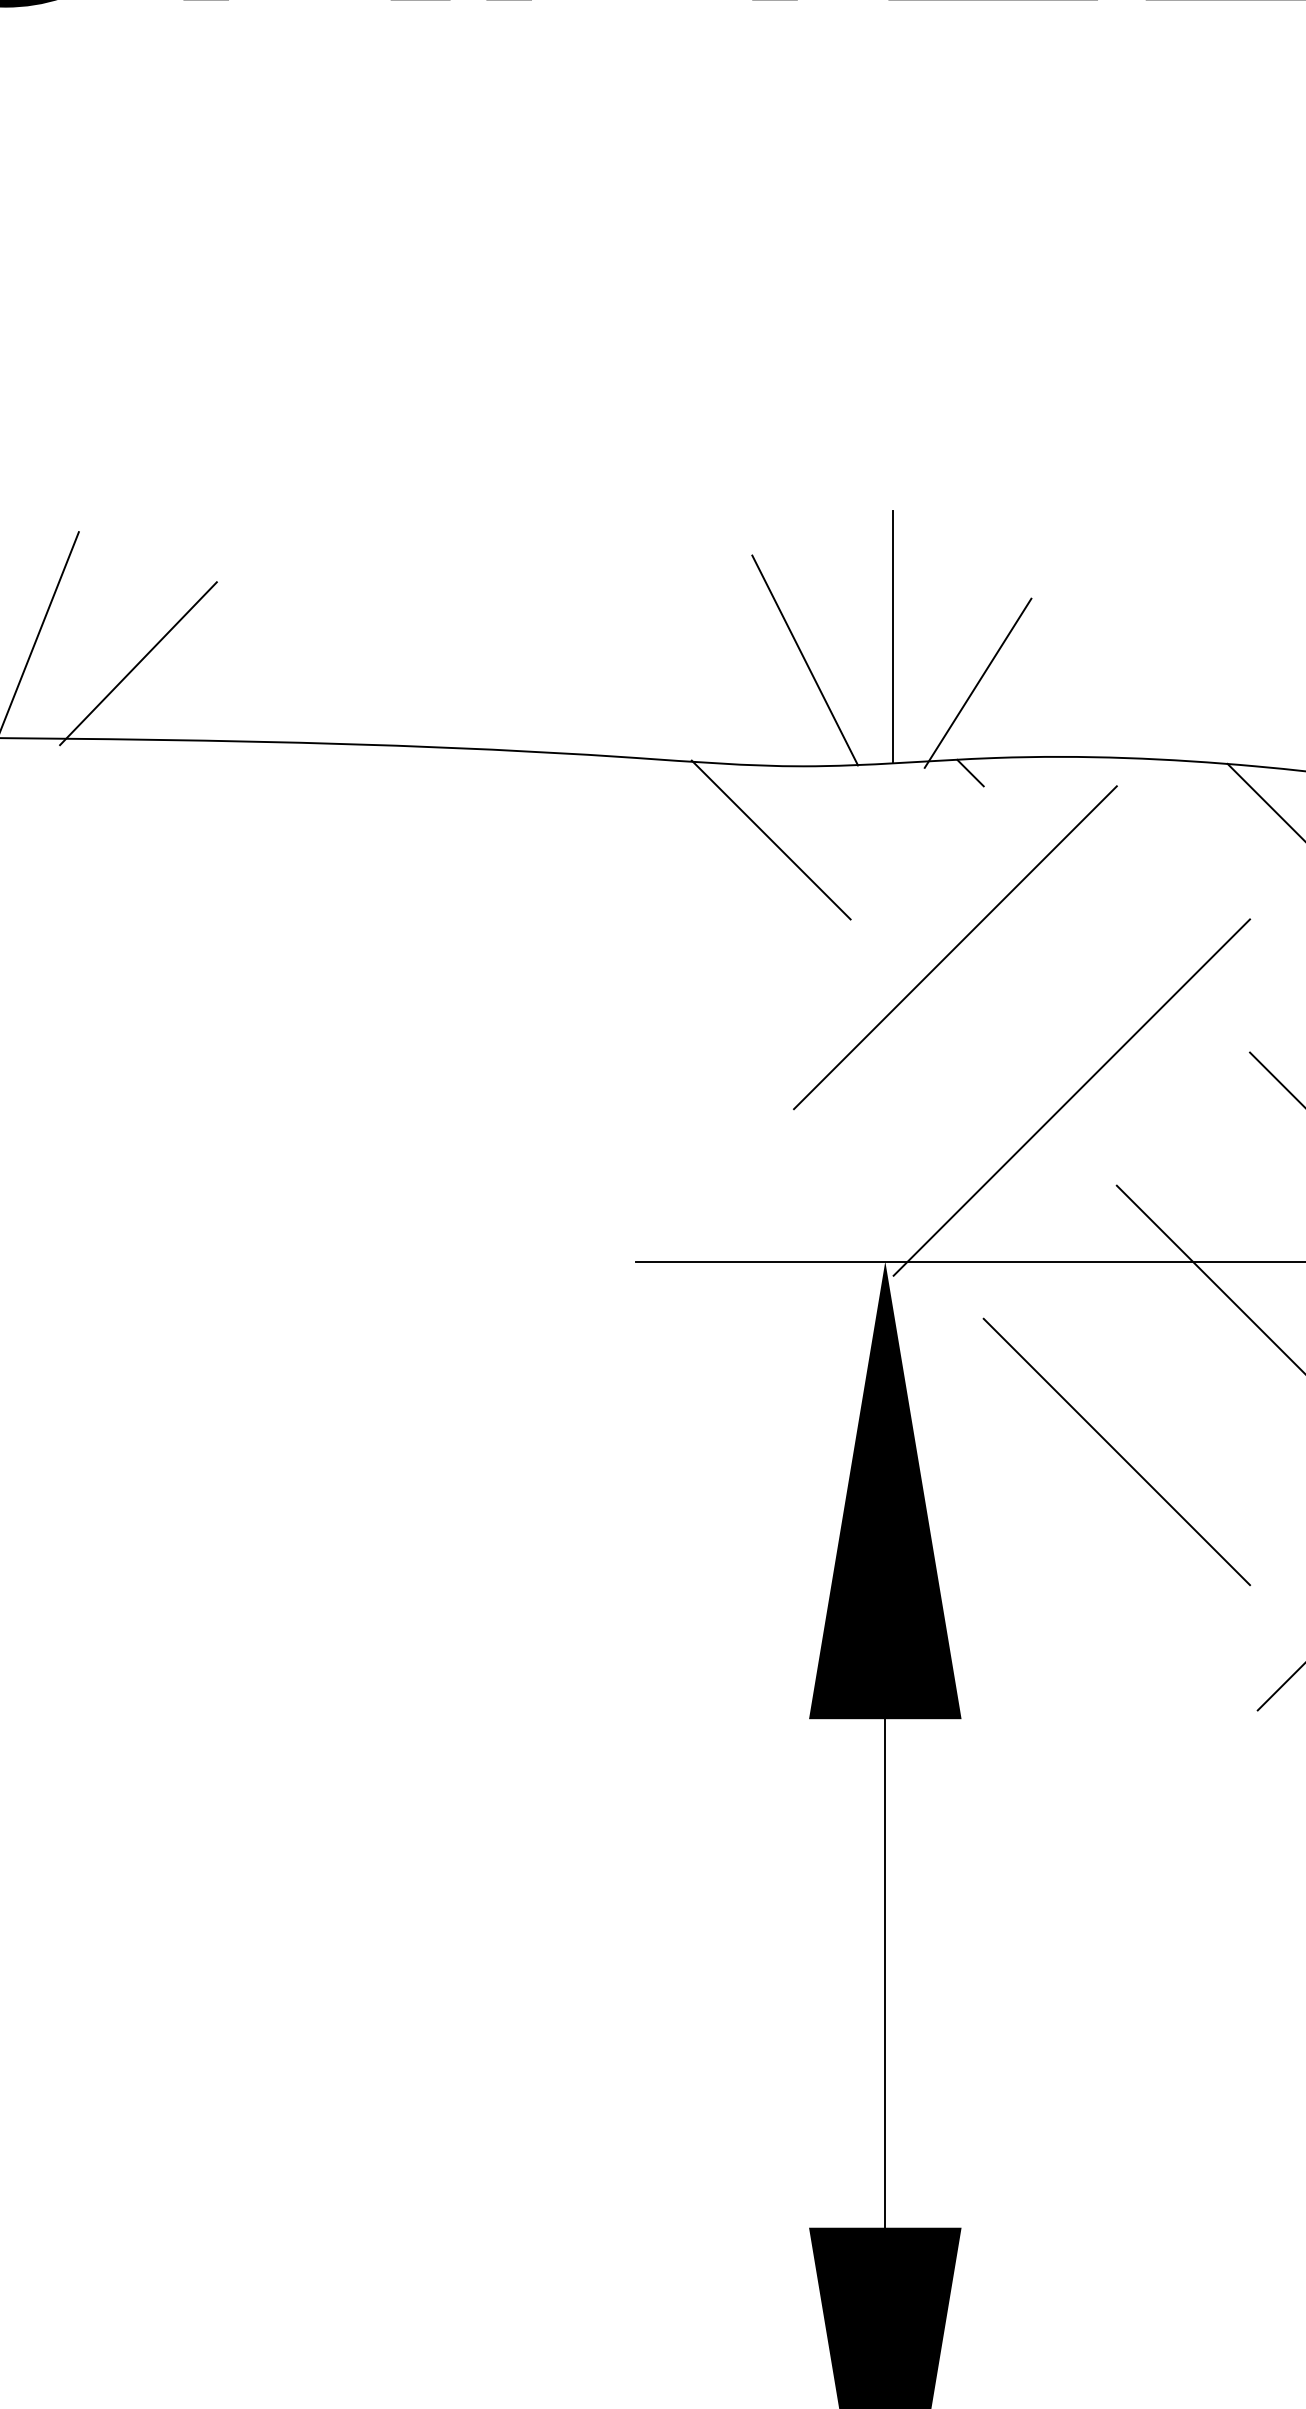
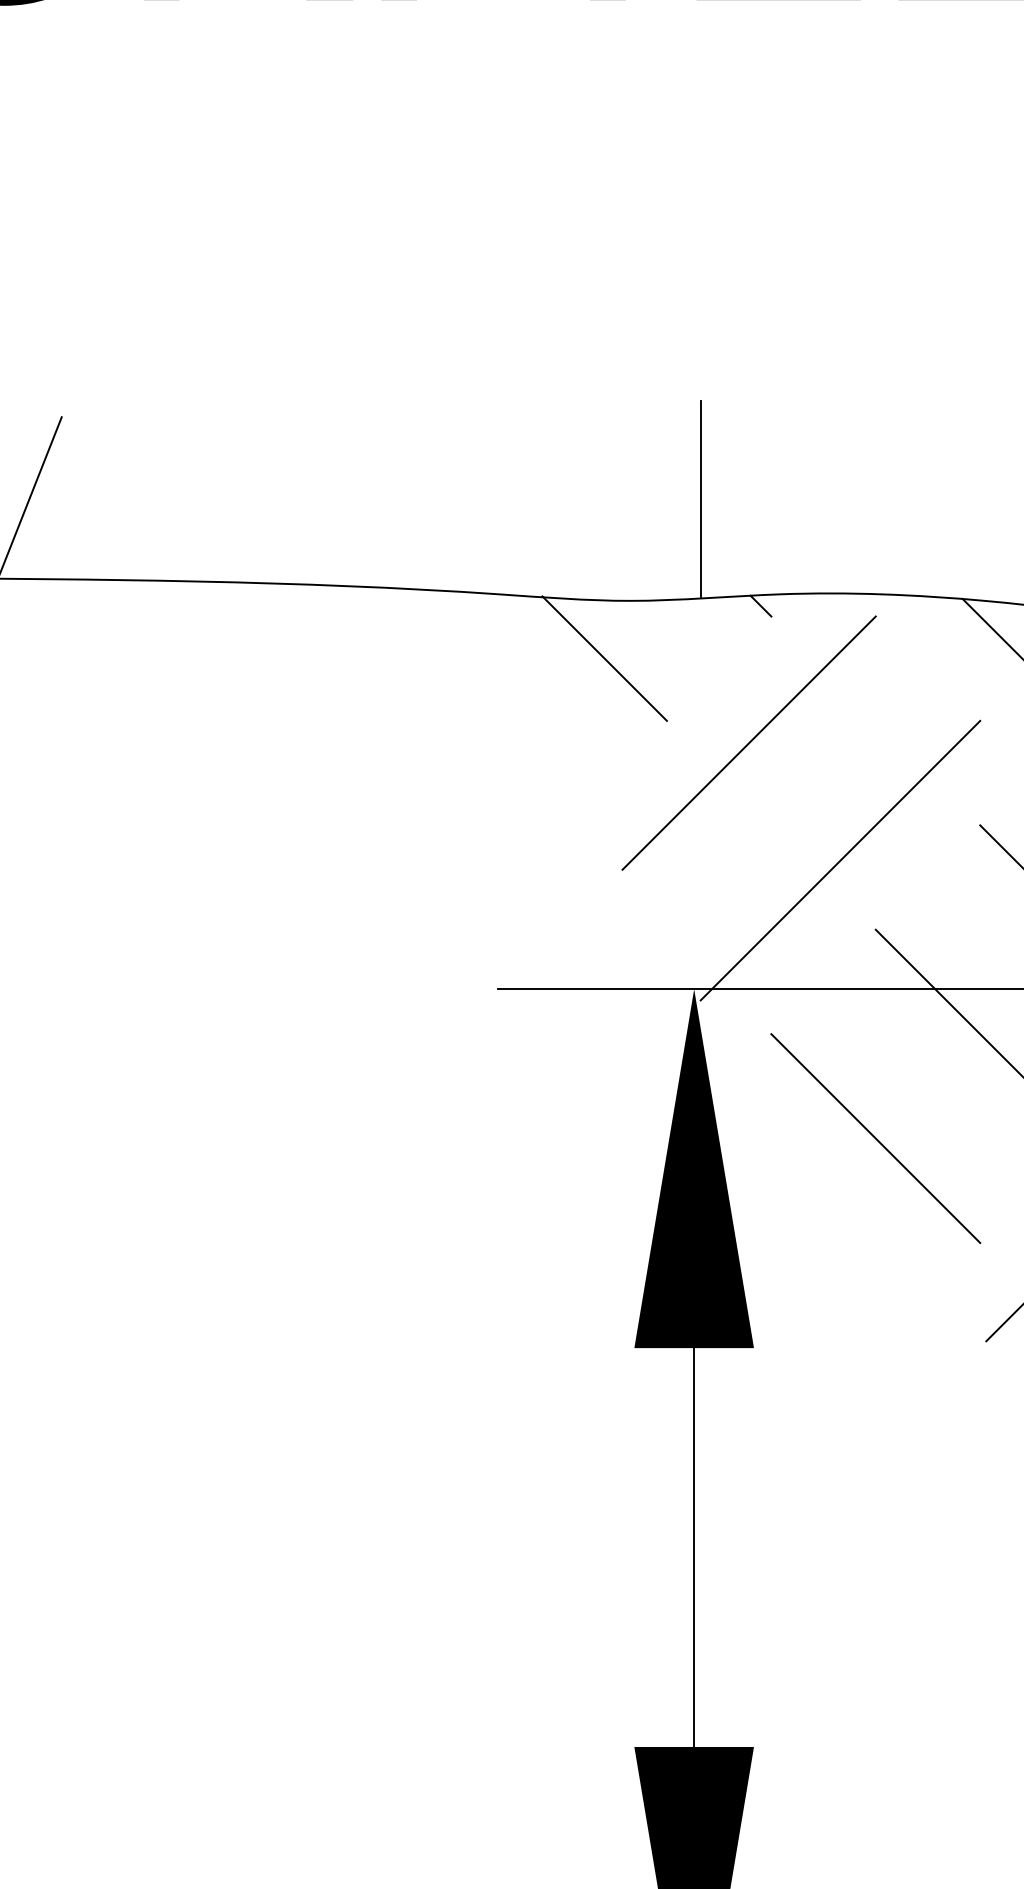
line: (804, 660) -> (630, 517), removed
line: (138, 663) -> (108, 520), removed
line: (977, 682) -> (766, 535), removed

